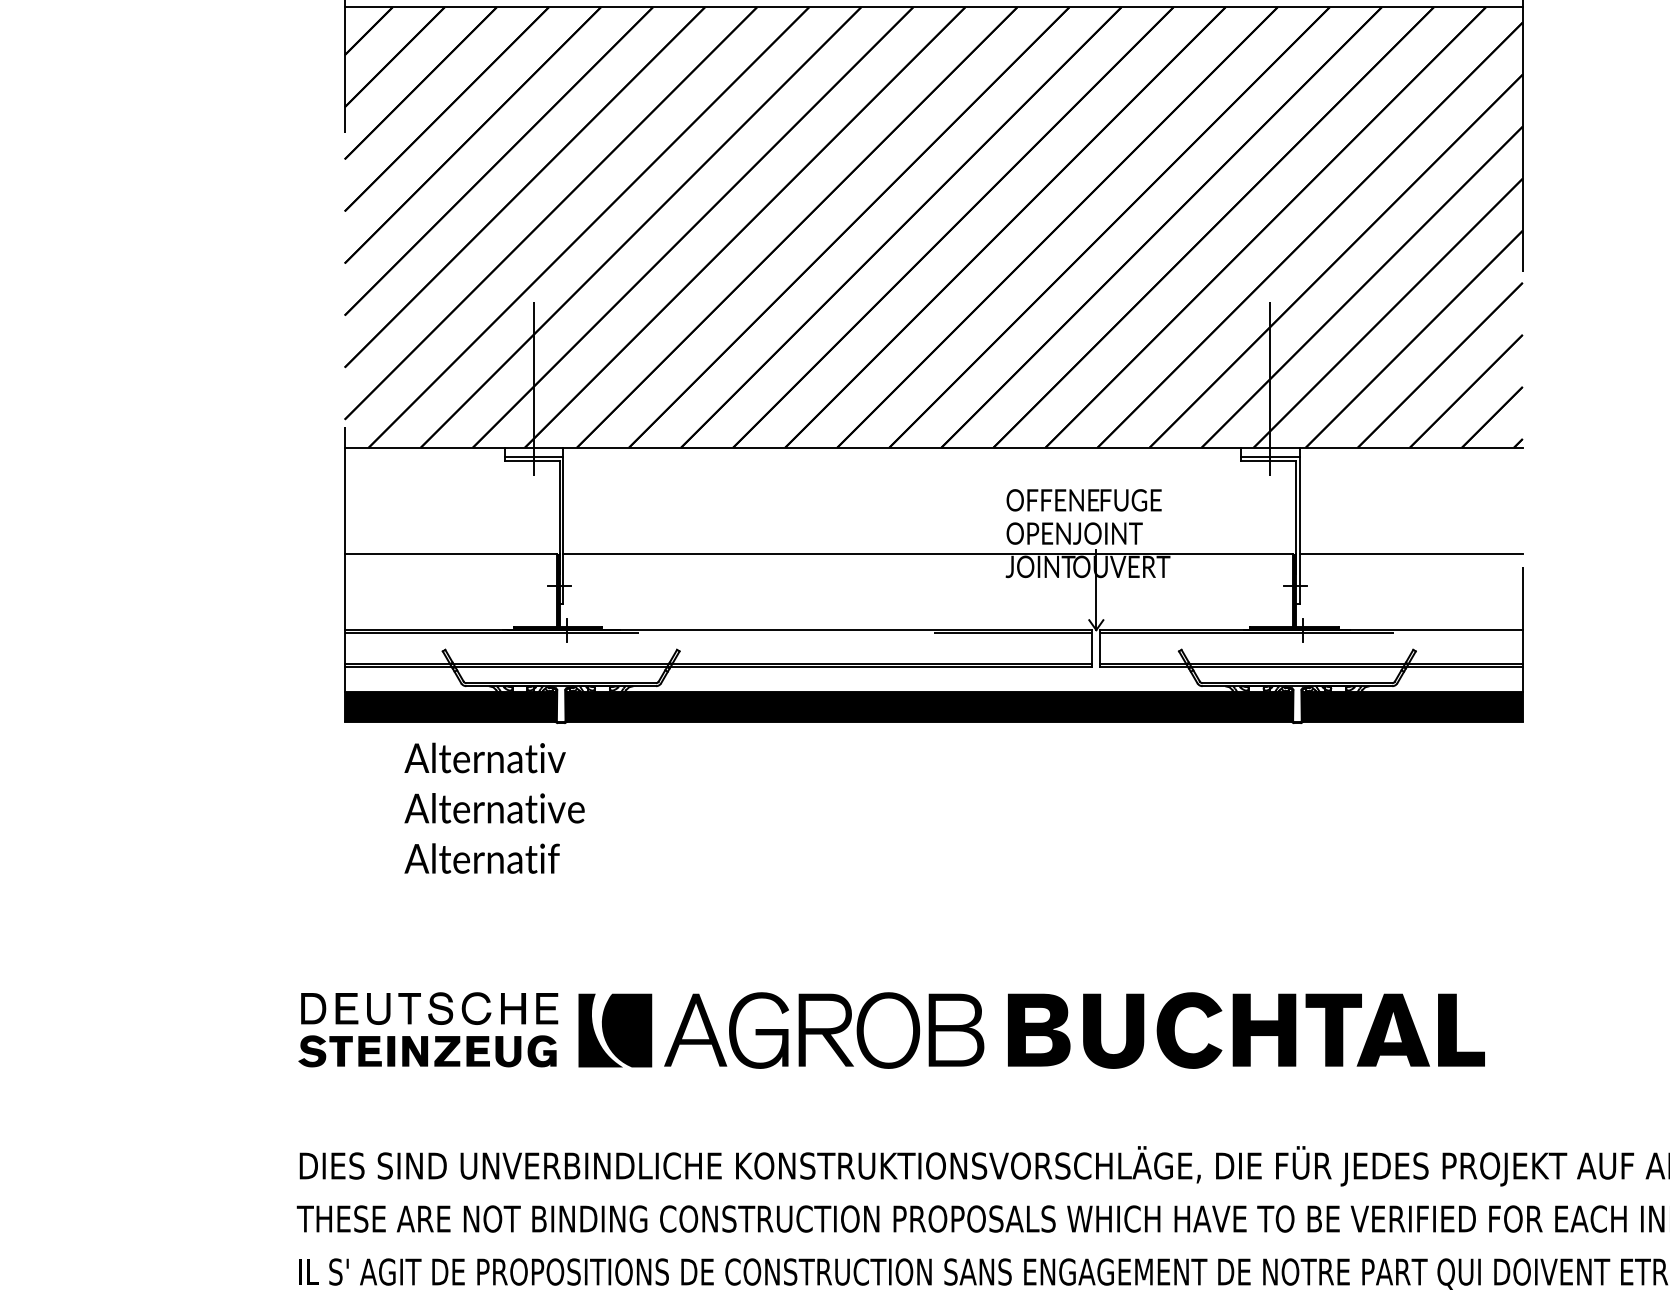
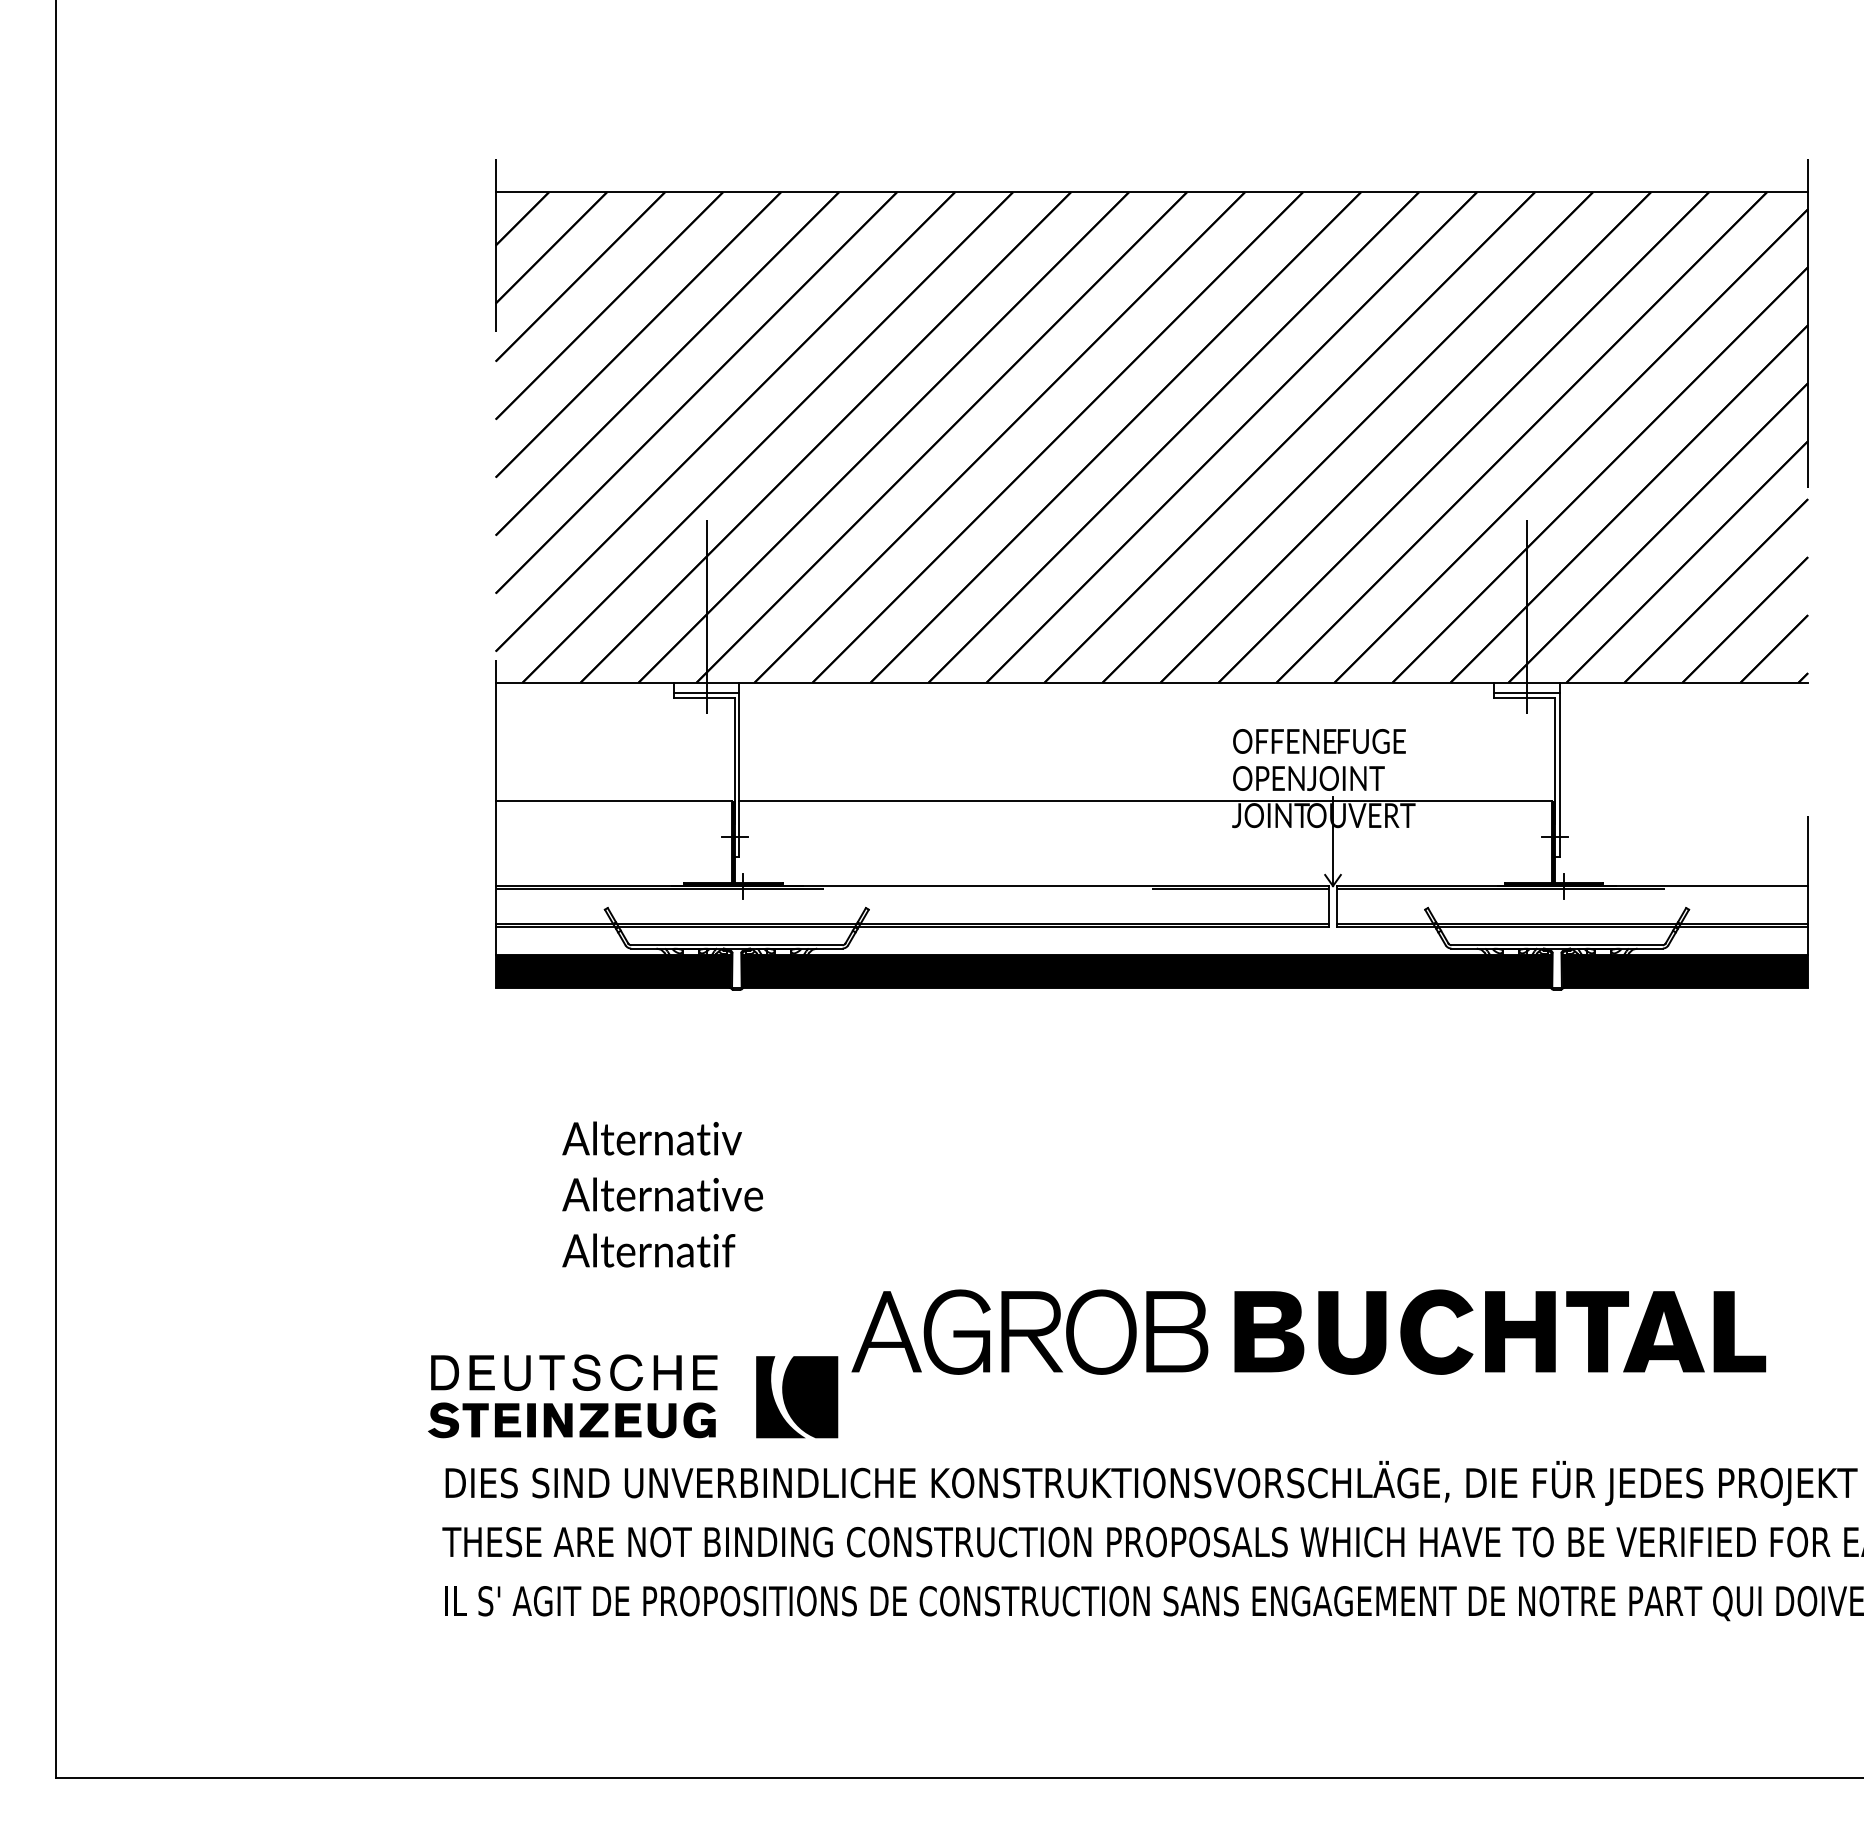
line: (1410, 553) -> (1683, 800), removed
text: (494, 808) -> (662, 1194), moved
part: (615, 1030) -> (797, 1397), moved
part: (428, 1036) -> (572, 1403), moved

